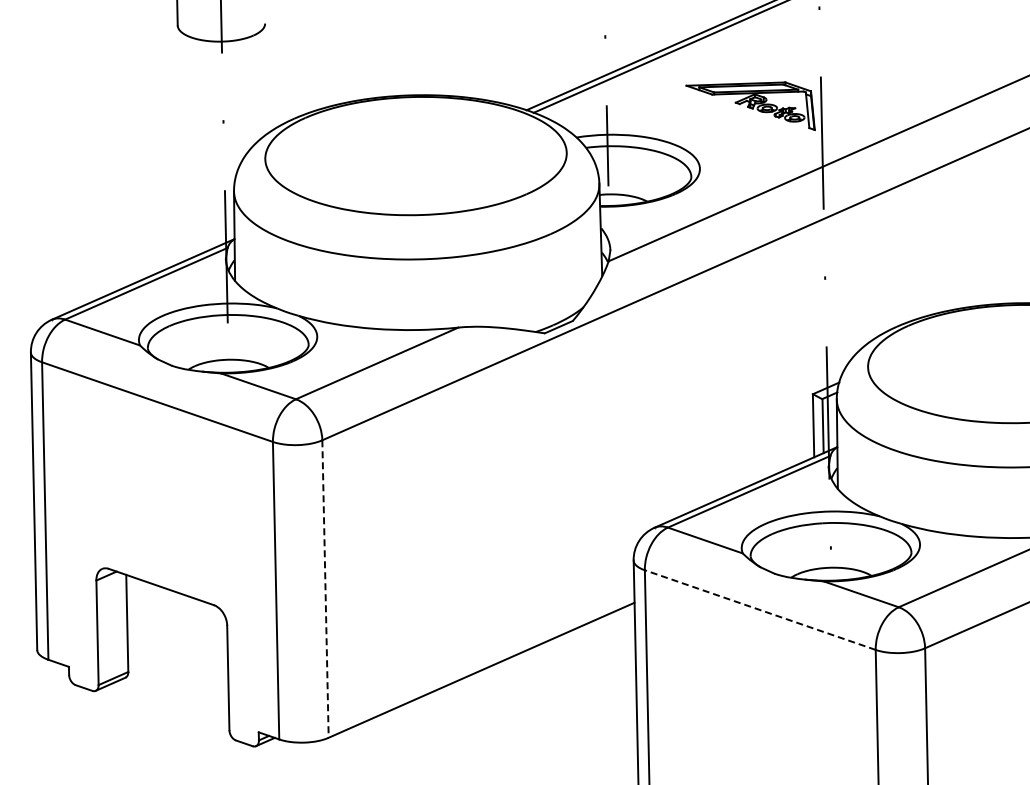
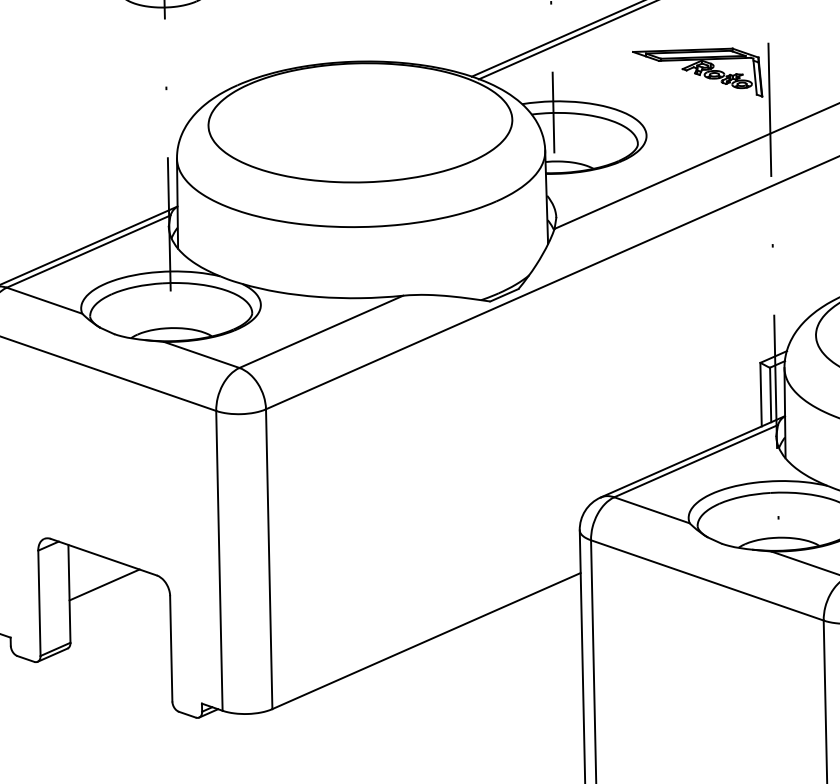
line: (325, 589) -> (269, 559), dashed -> solid
line: (759, 609) -> (706, 579), dashed -> solid
line: (161, 614) -> (103, 584), added

